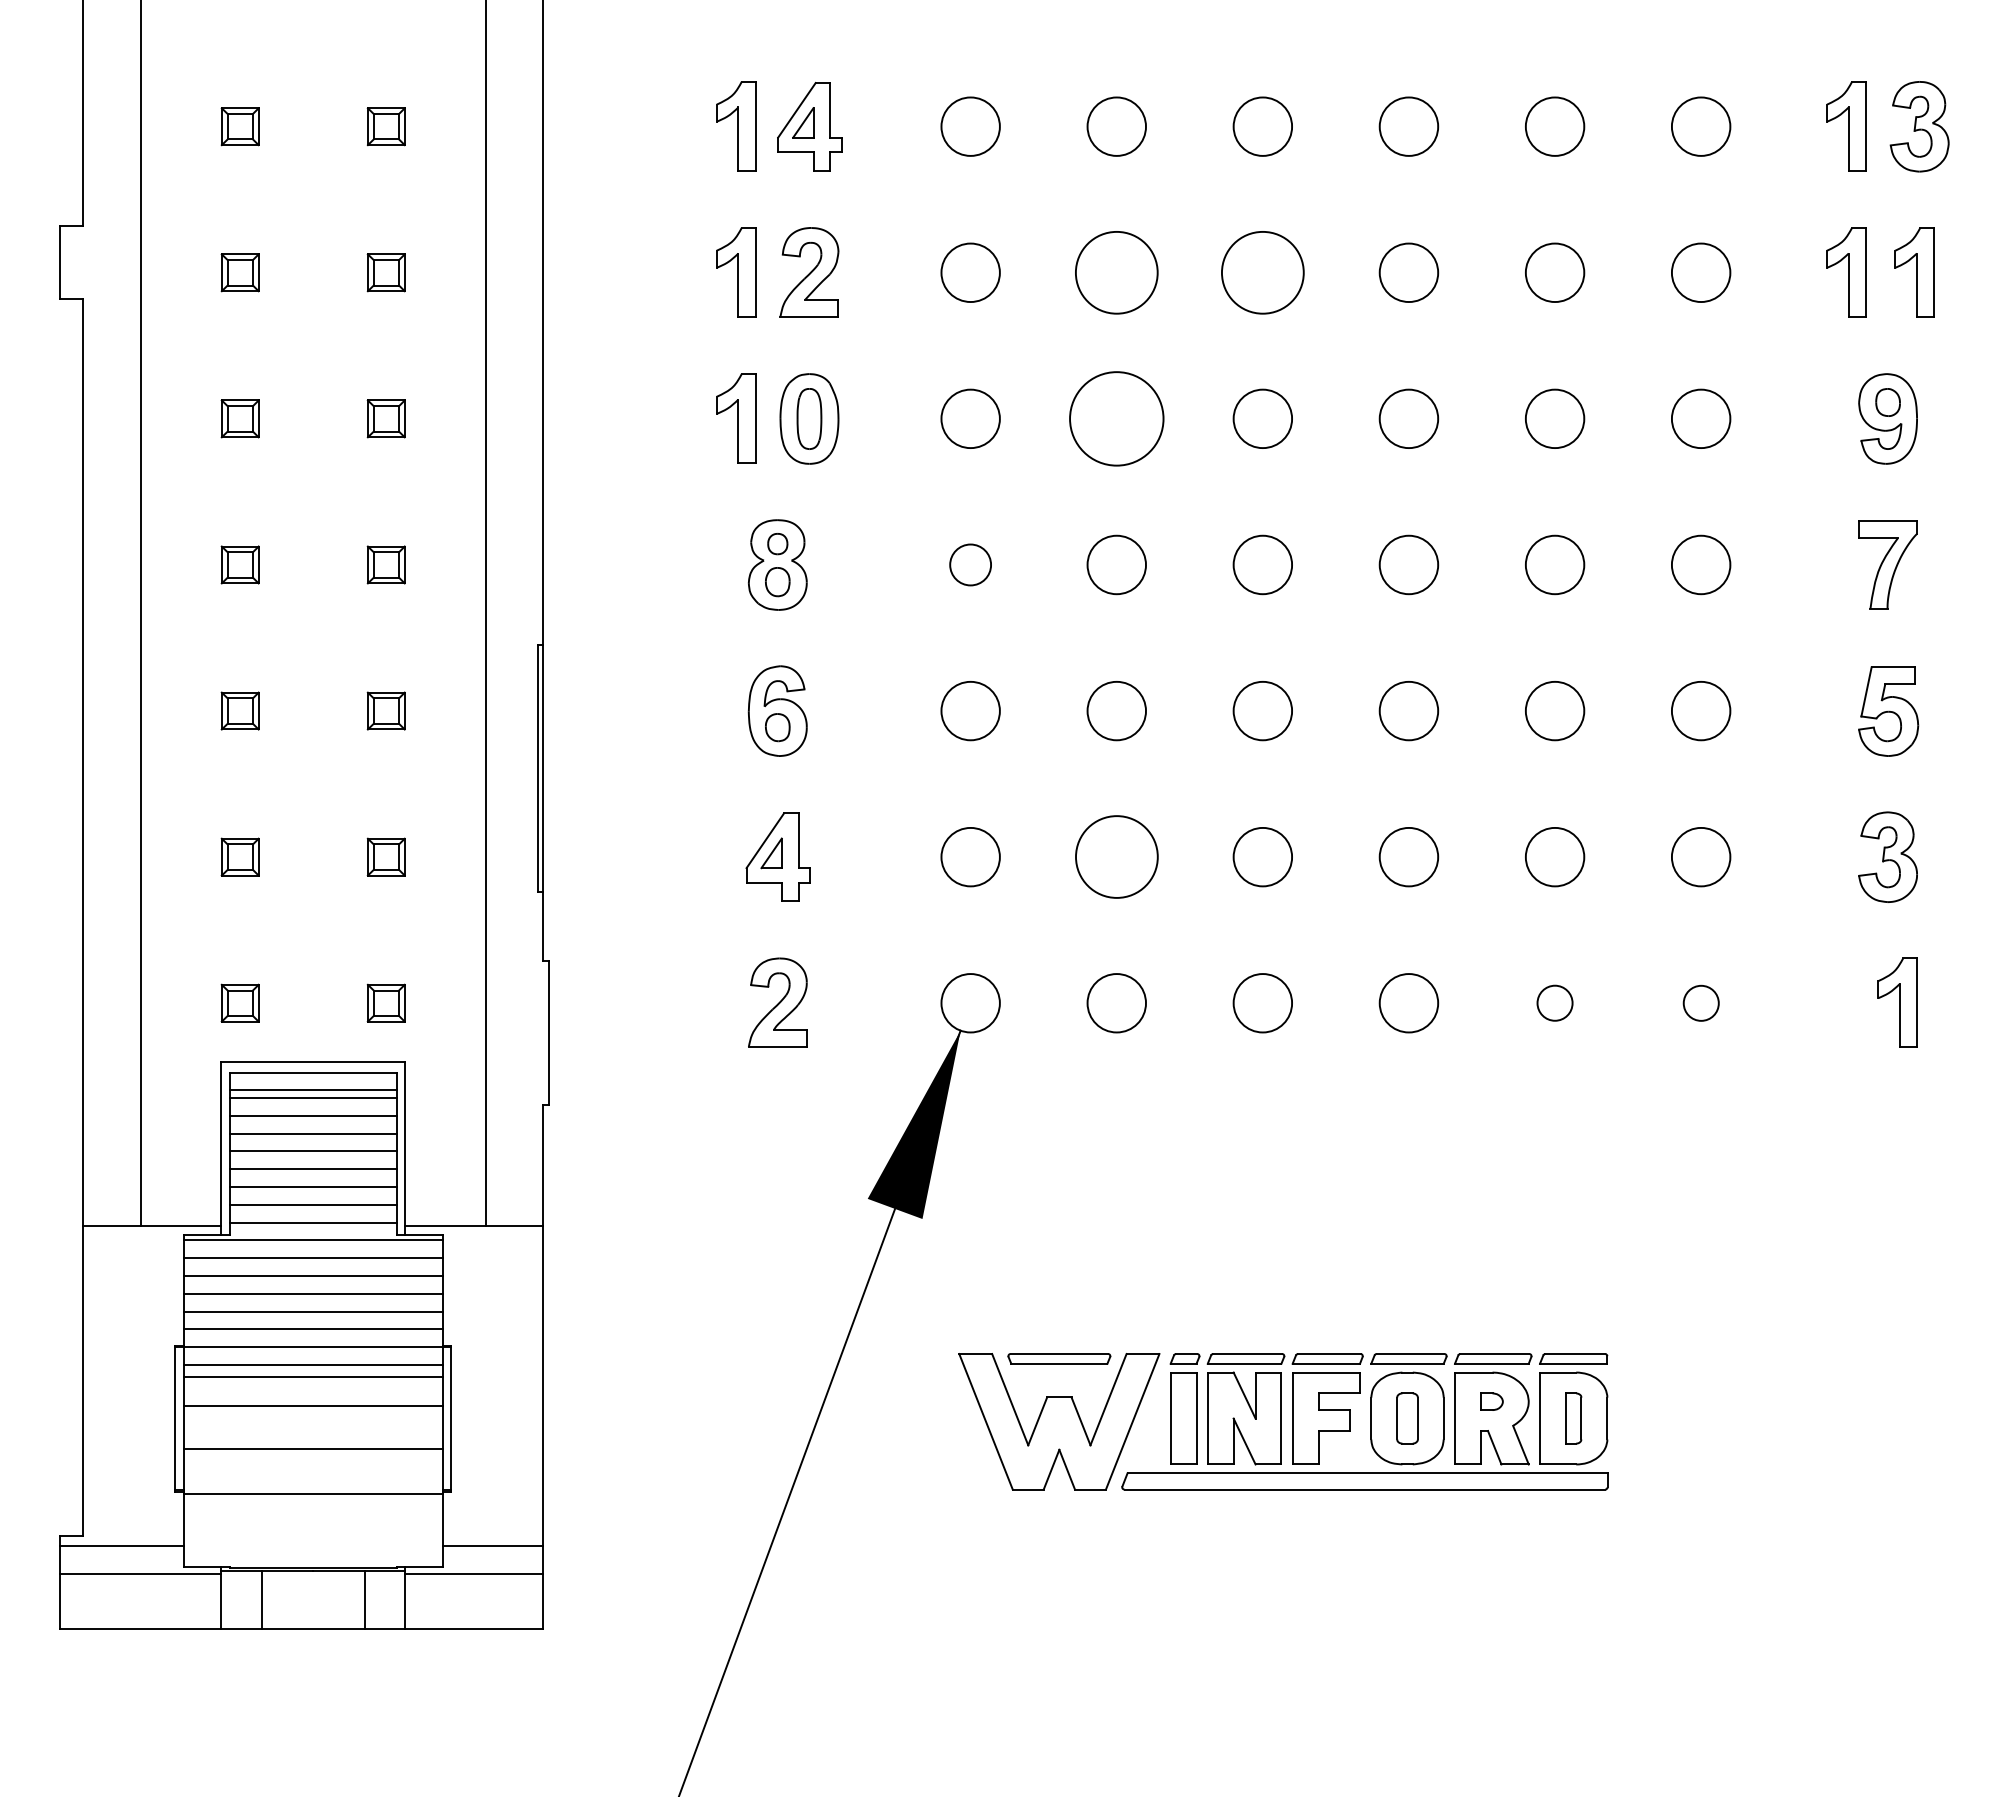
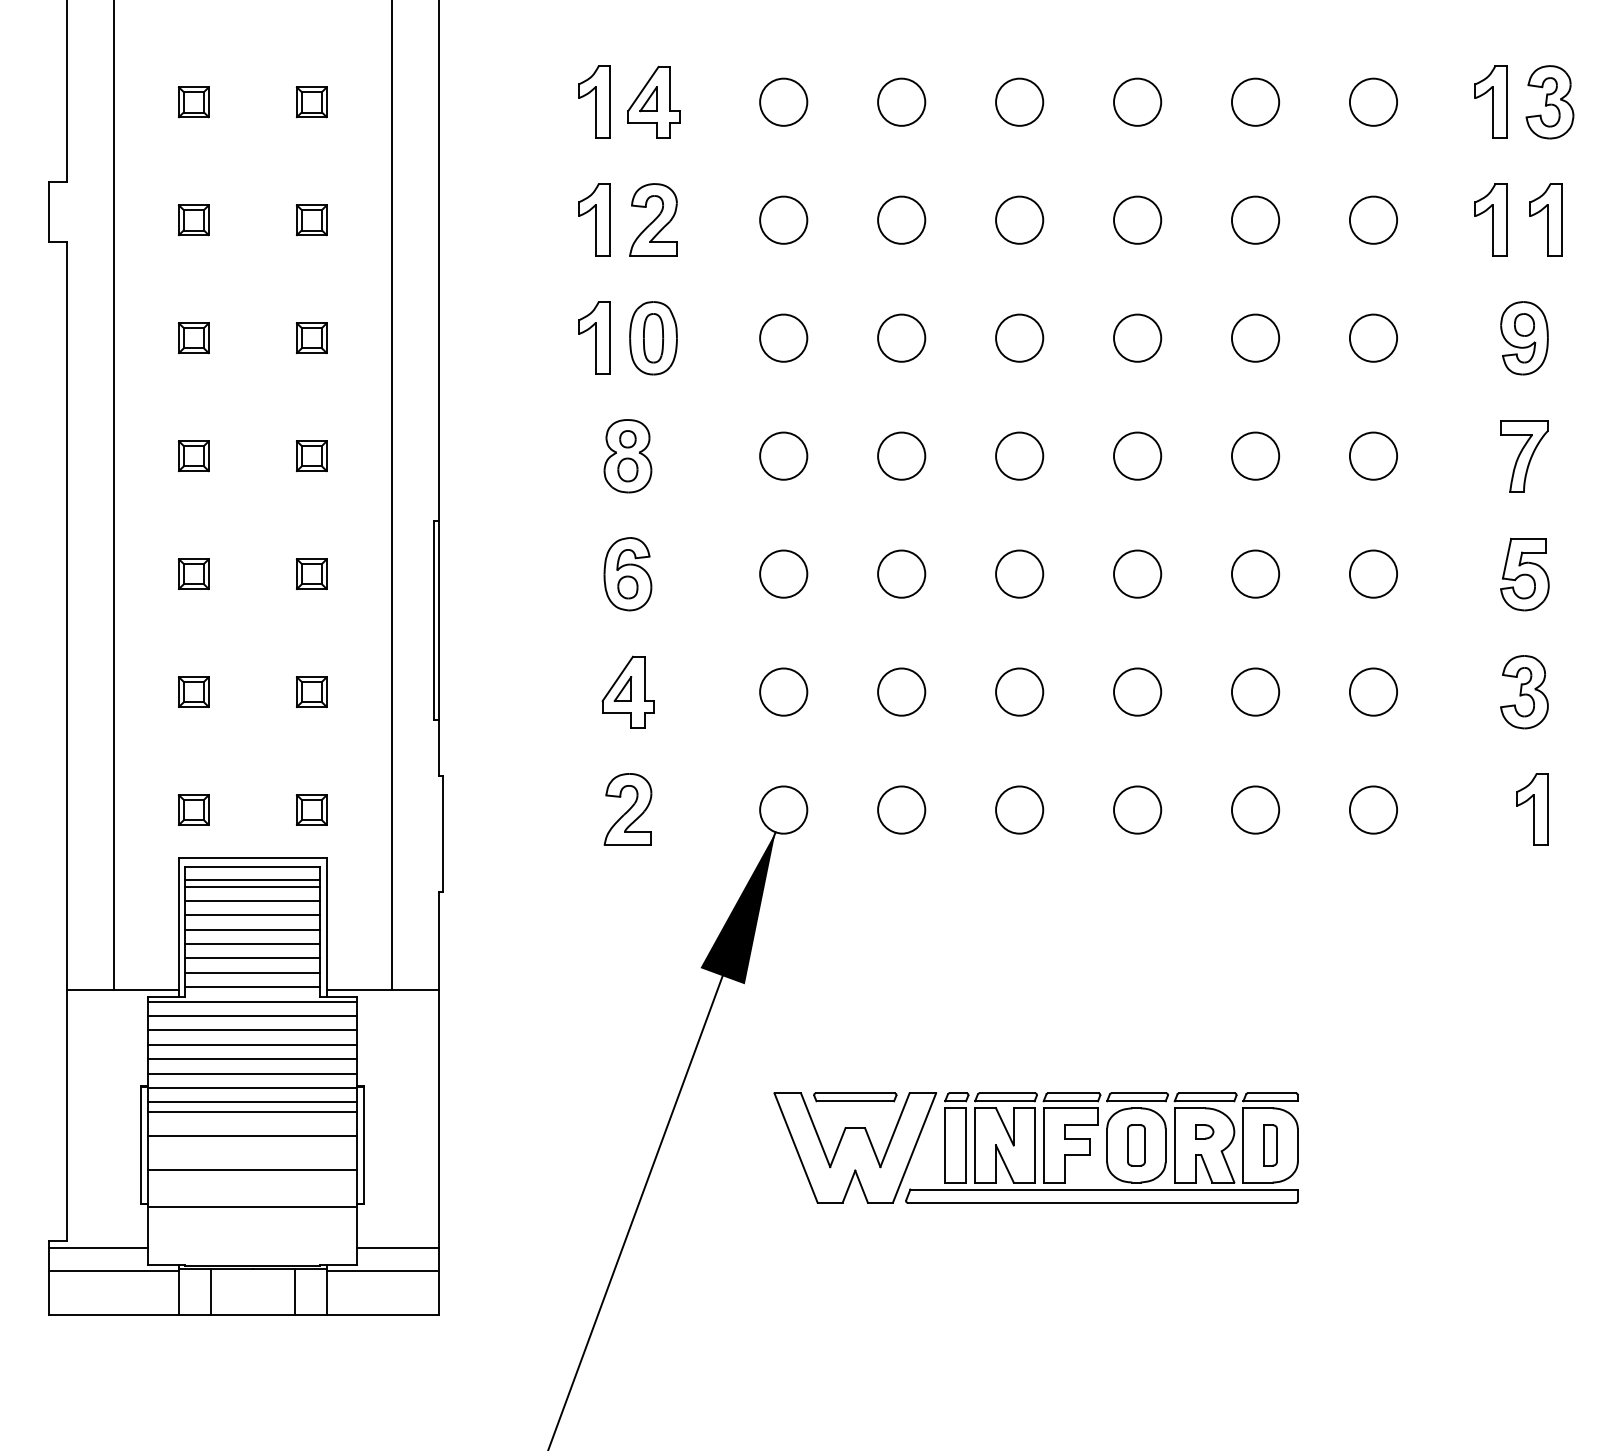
circle: (1116, 272) -> (901, 220), size x0.71
circle: (1262, 272) -> (1019, 220), size x0.71
circle: (1116, 418) -> (901, 337), size x0.62
circle: (970, 564) -> (783, 455), size x1.43
circle: (1116, 857) -> (901, 692), size x0.71
circle: (1554, 1003) -> (1255, 810), size x1.67
circle: (1701, 1003) -> (1373, 810), size x1.67

